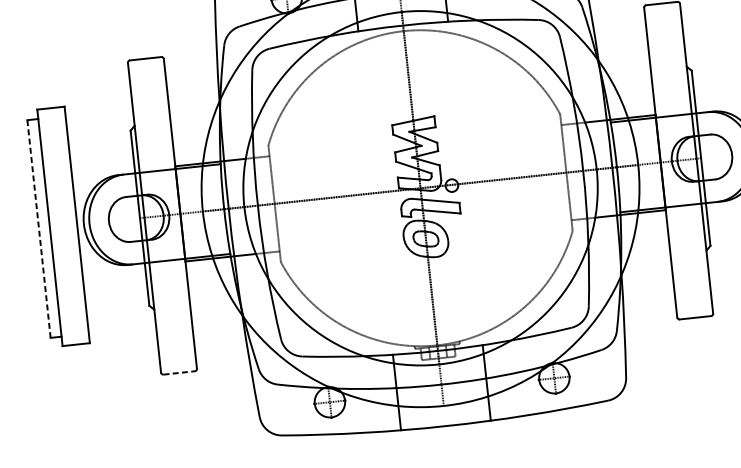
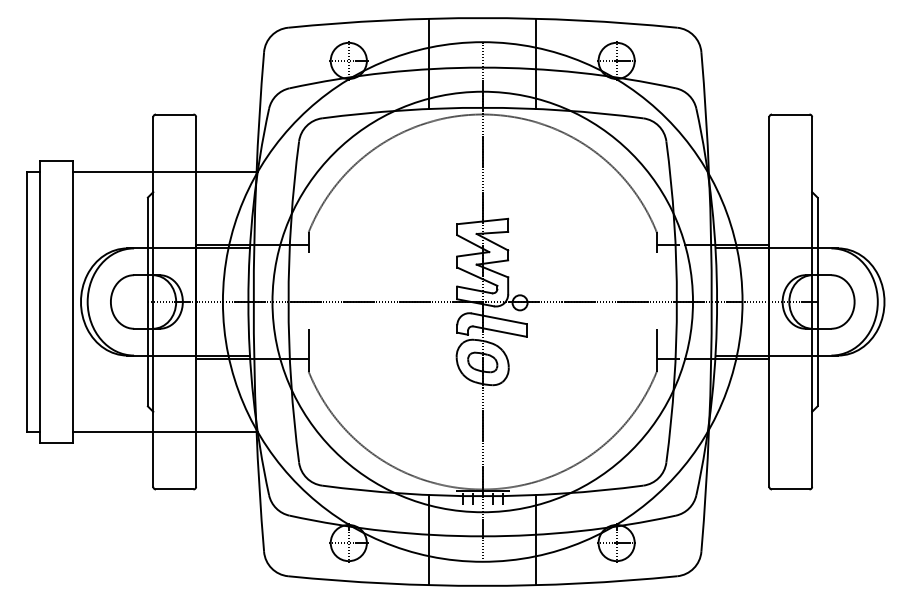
line: (143, 108) -> (165, 172), added
line: (39, 229) -> (27, 302), dashed -> solid
line: (166, 325) -> (165, 431), added
line: (179, 372) -> (174, 489), dashed -> solid

